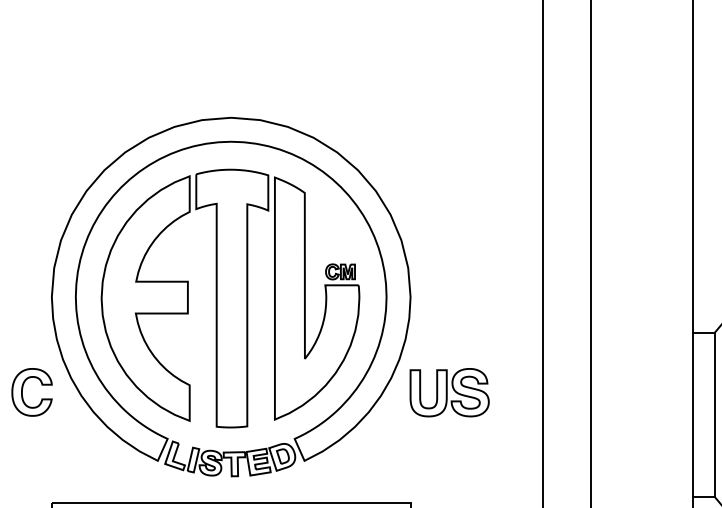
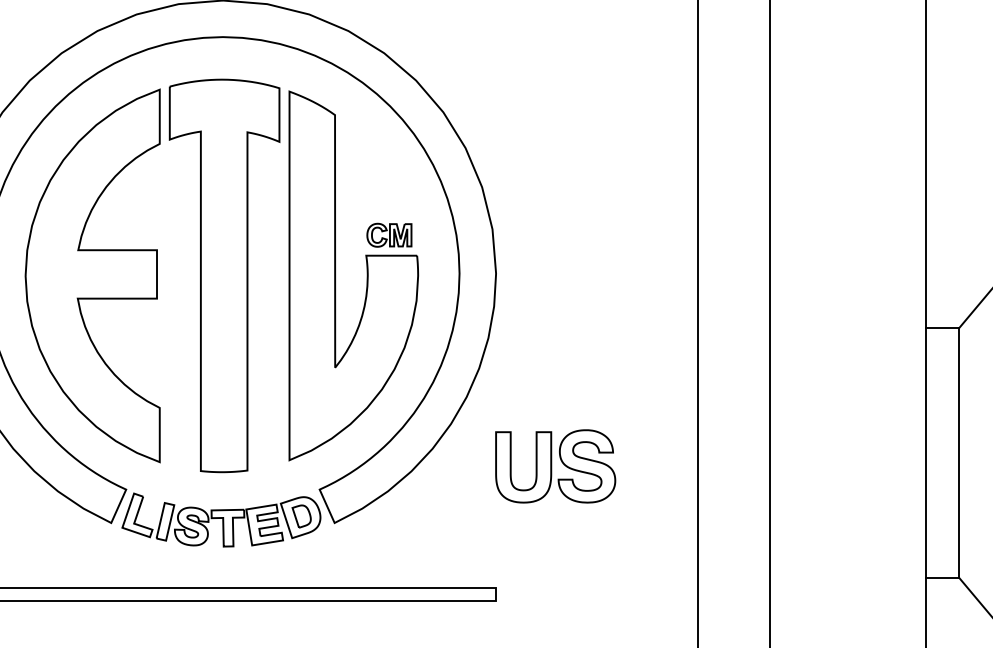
part: (449, 392) -> (555, 466), moved

